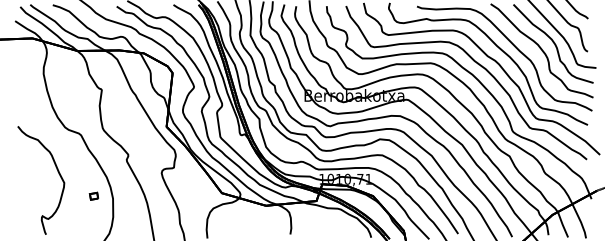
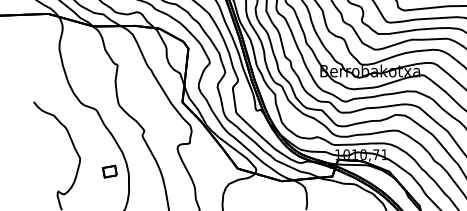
part: (93, 196) -> (109, 171), size x1.67

